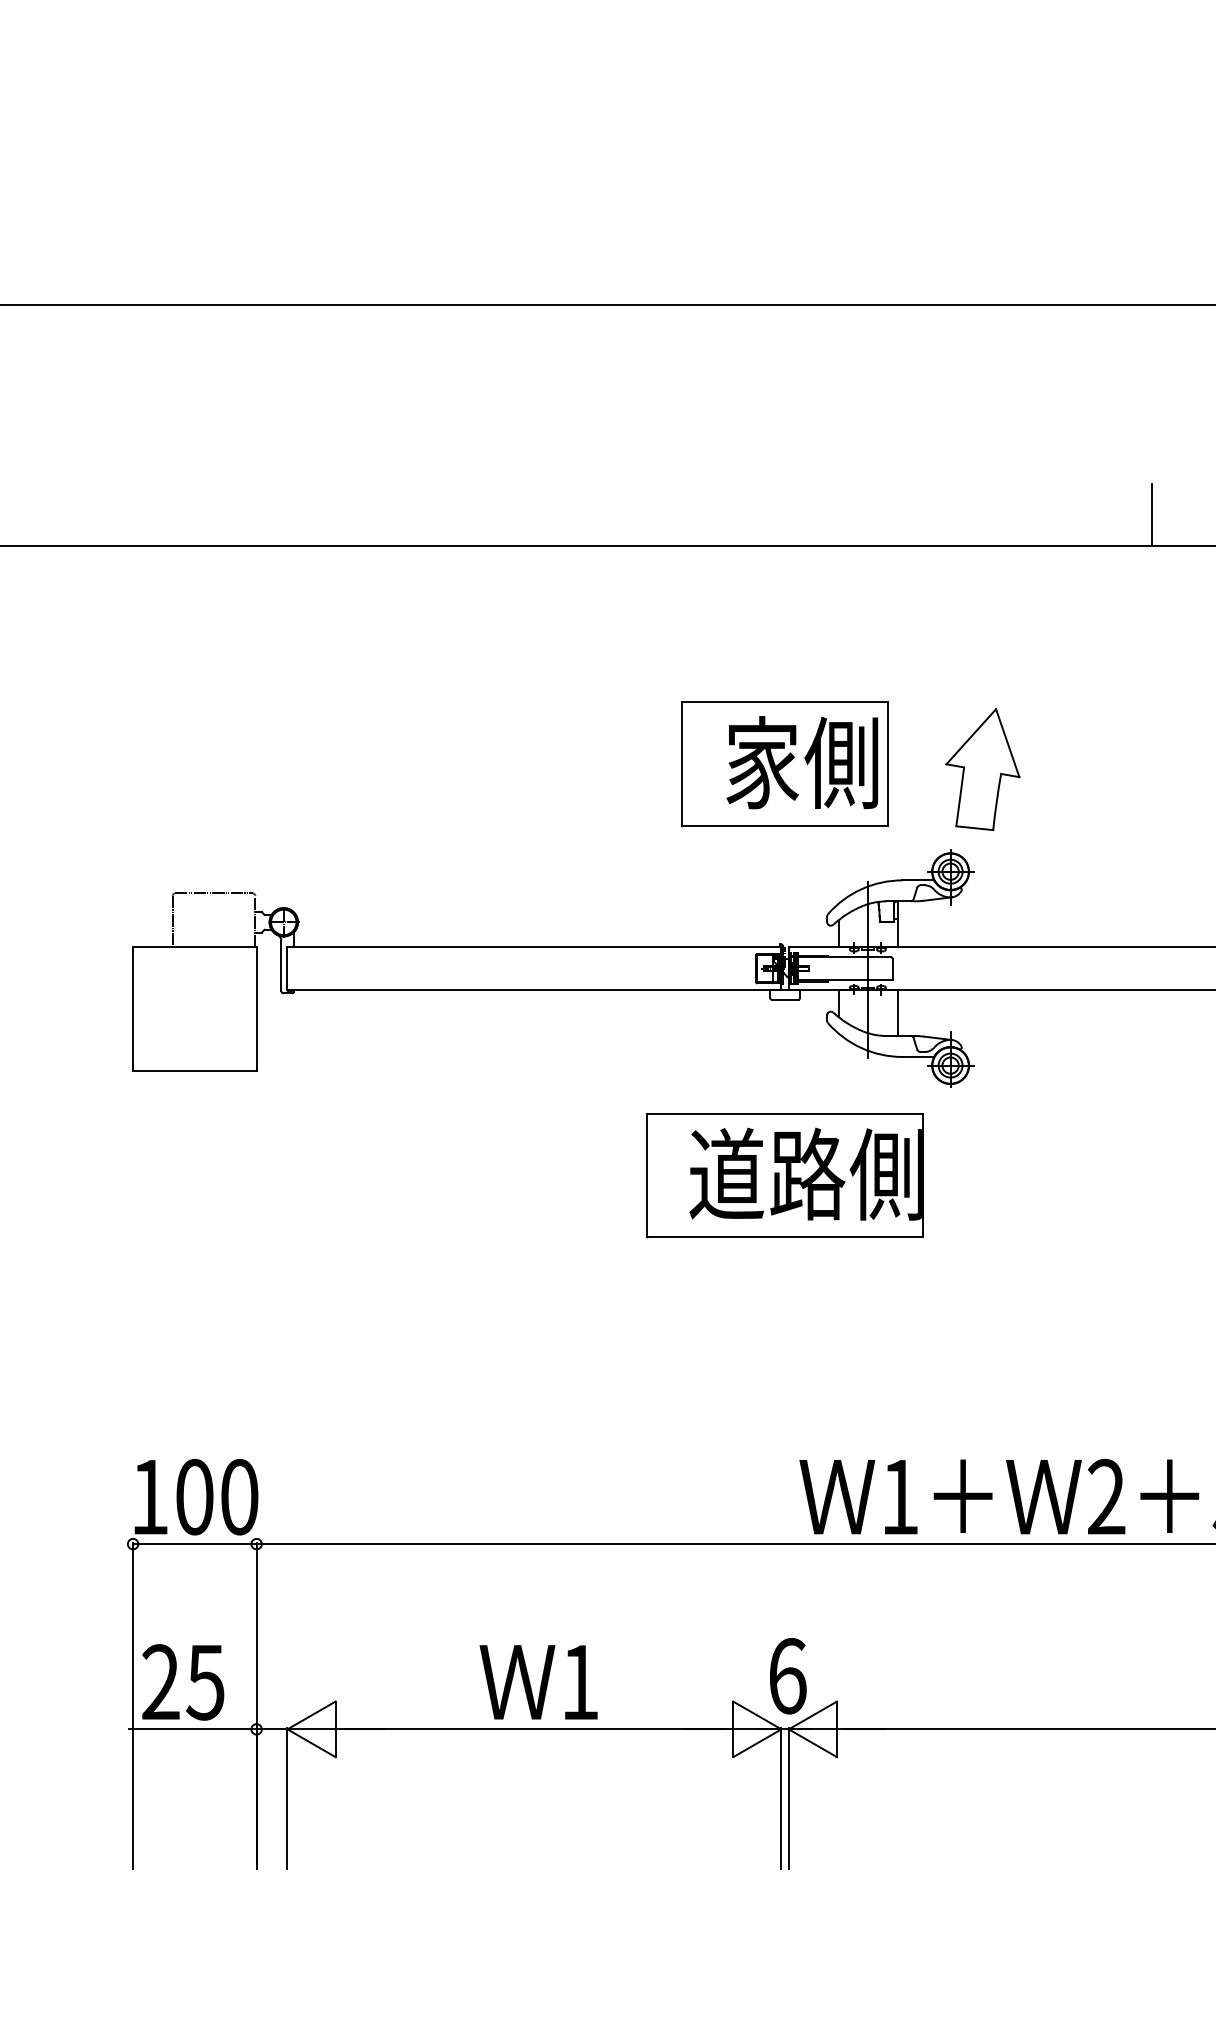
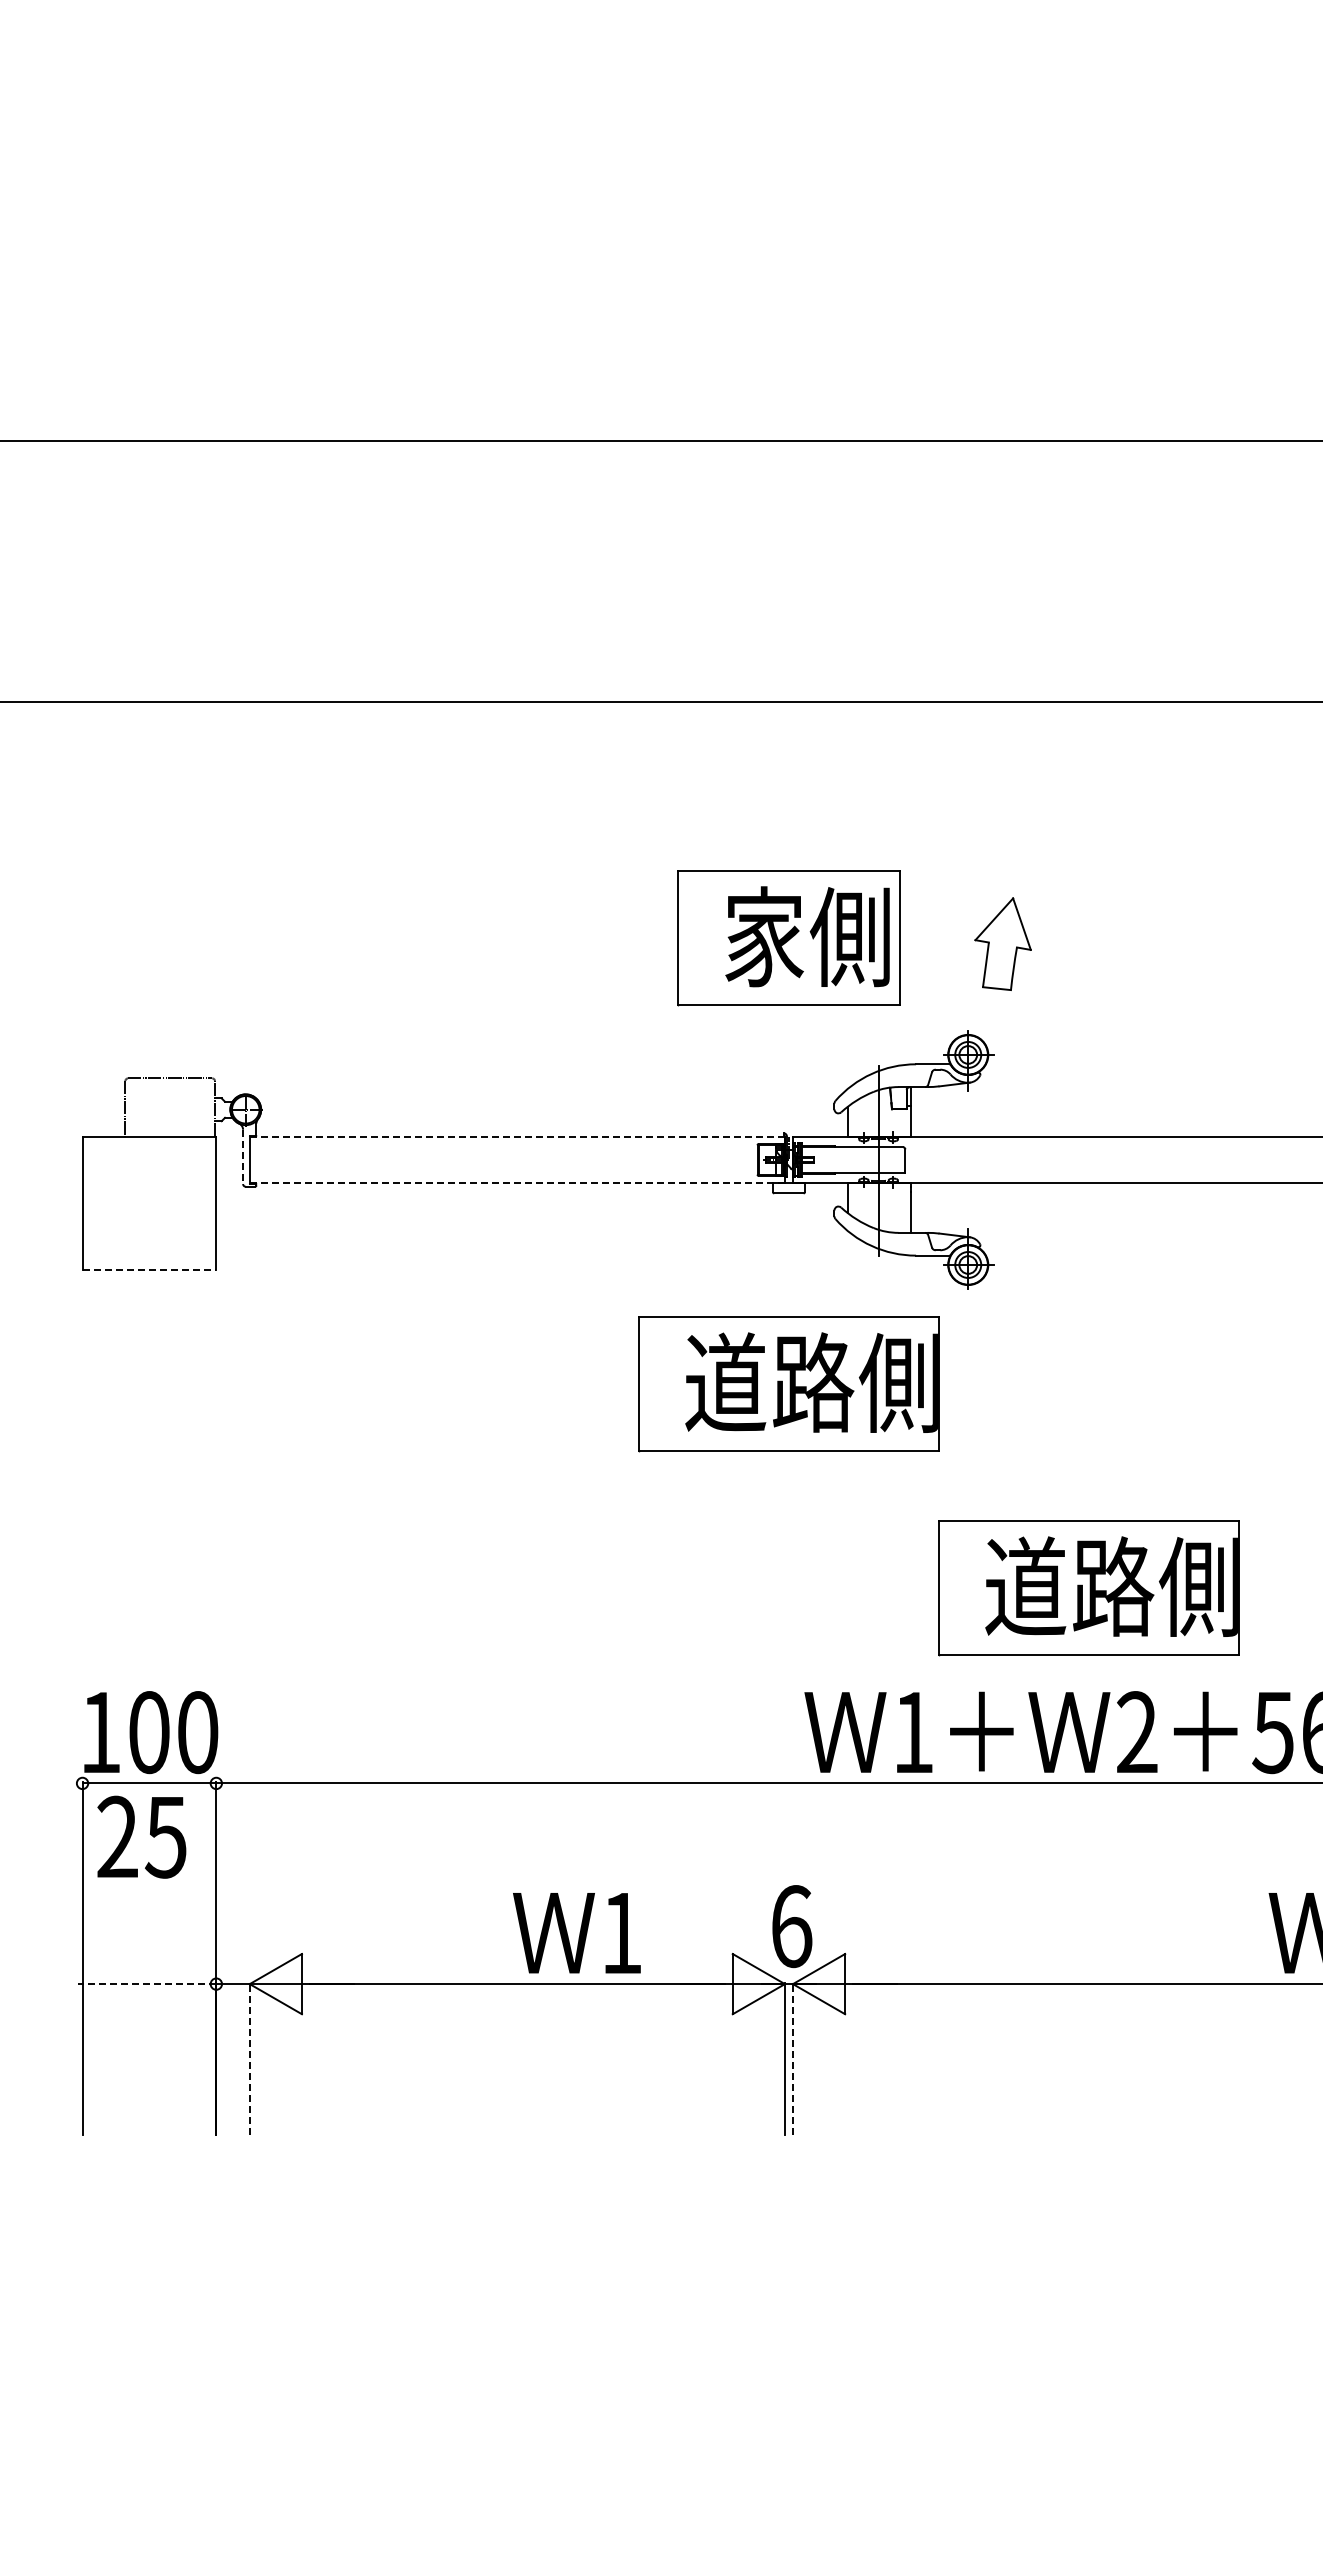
line: (1152, 514) -> (1186, 667), removed
part: (982, 768) -> (1002, 943), size x0.7
line: (534, 947) -> (517, 1136), solid -> dashed
line: (281, 966) -> (243, 1157), solid -> dashed
line: (534, 990) -> (517, 1183), solid -> dashed
line: (194, 1070) -> (149, 1270), solid -> dashed
part: (1061, 1364) -> (1088, 1588), added
text: (182, 1681) -> (141, 1836), moved
text: (538, 1682) -> (576, 1933), moved
line: (192, 1729) -> (146, 1984), solid -> dashed
line: (287, 1798) -> (249, 2058), solid -> dashed
line: (788, 1798) -> (792, 2058), solid -> dashed

